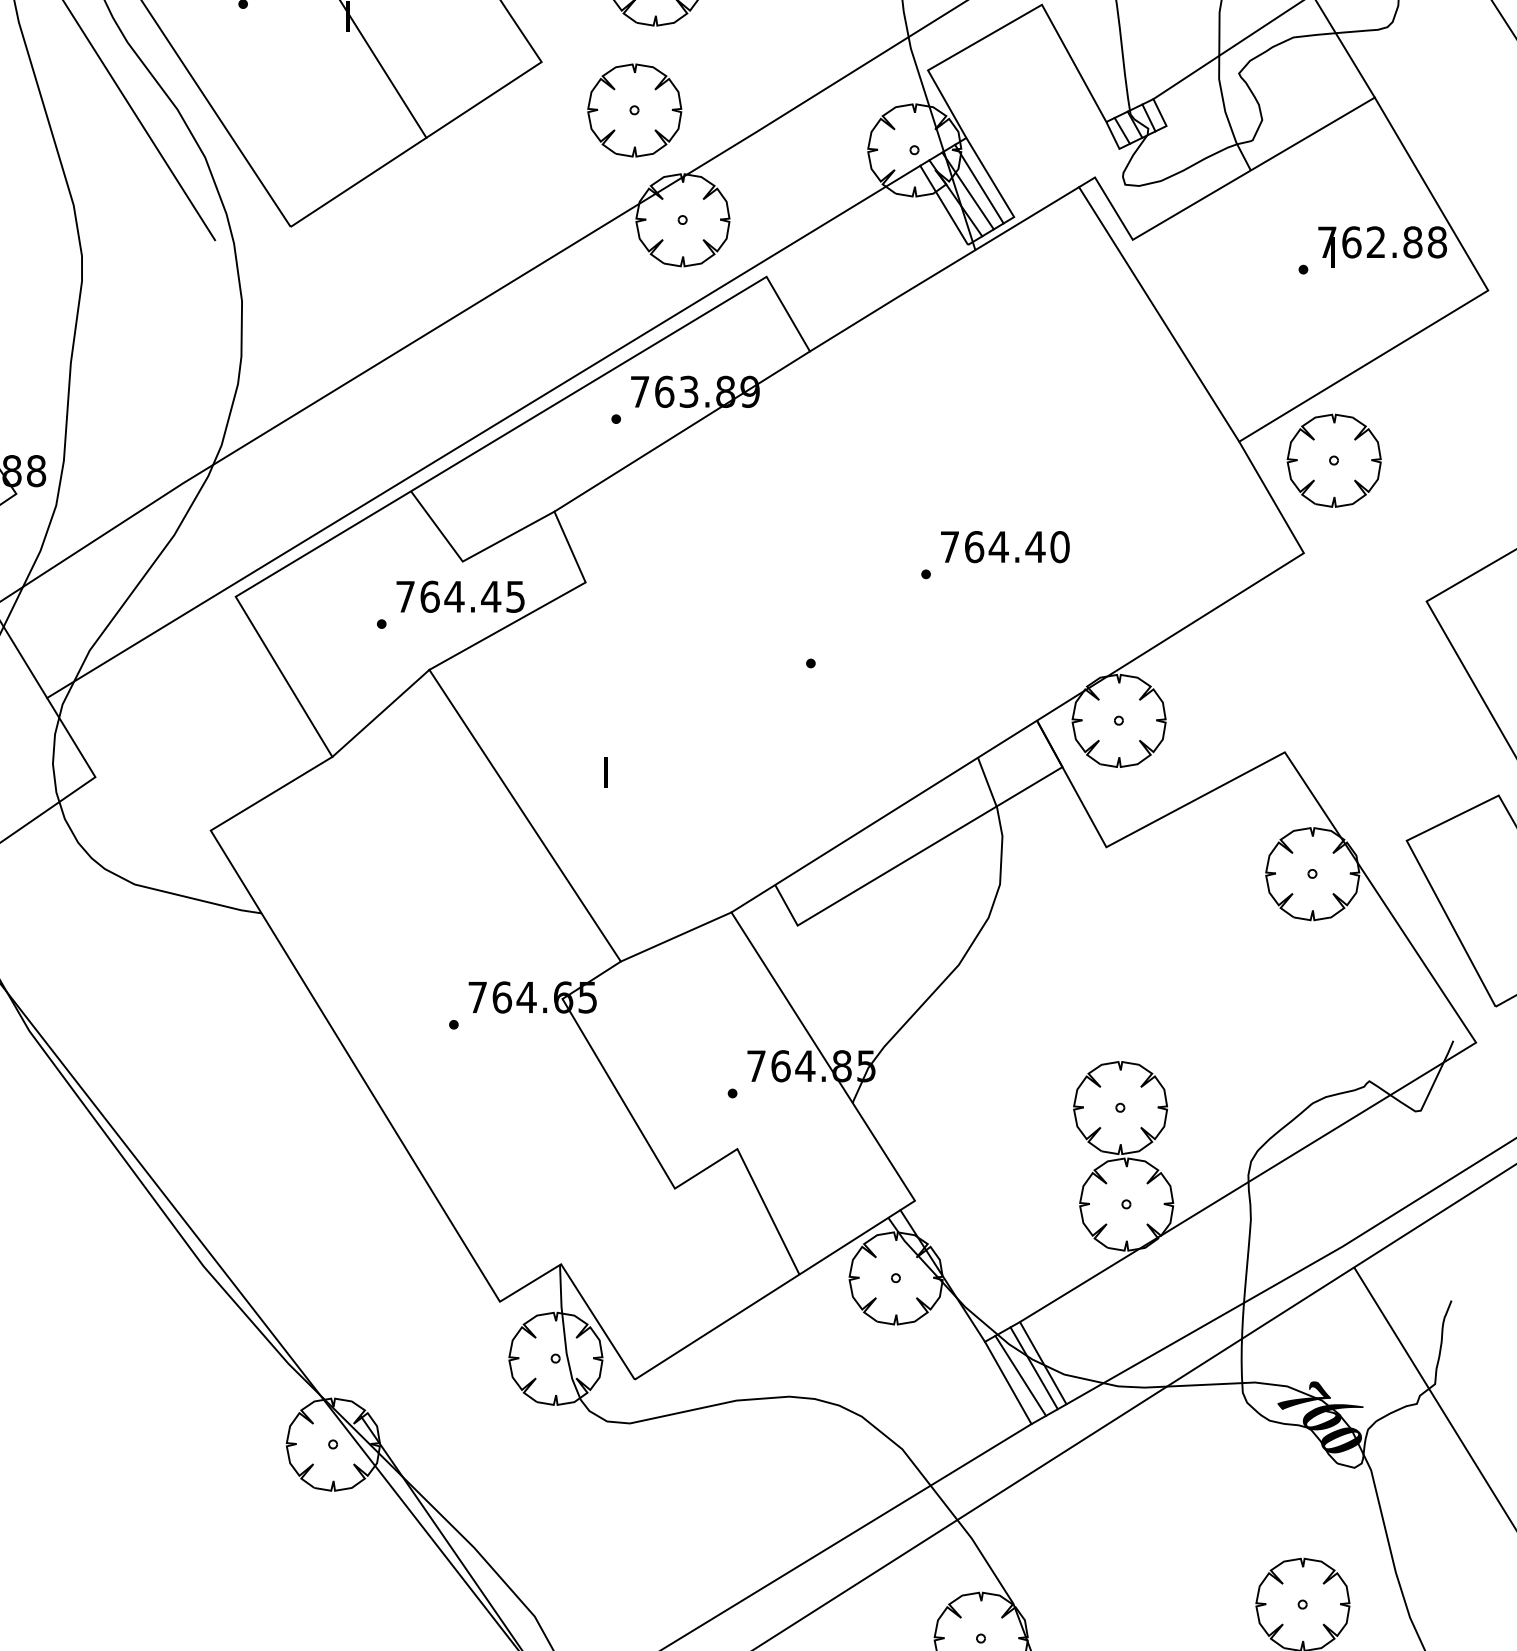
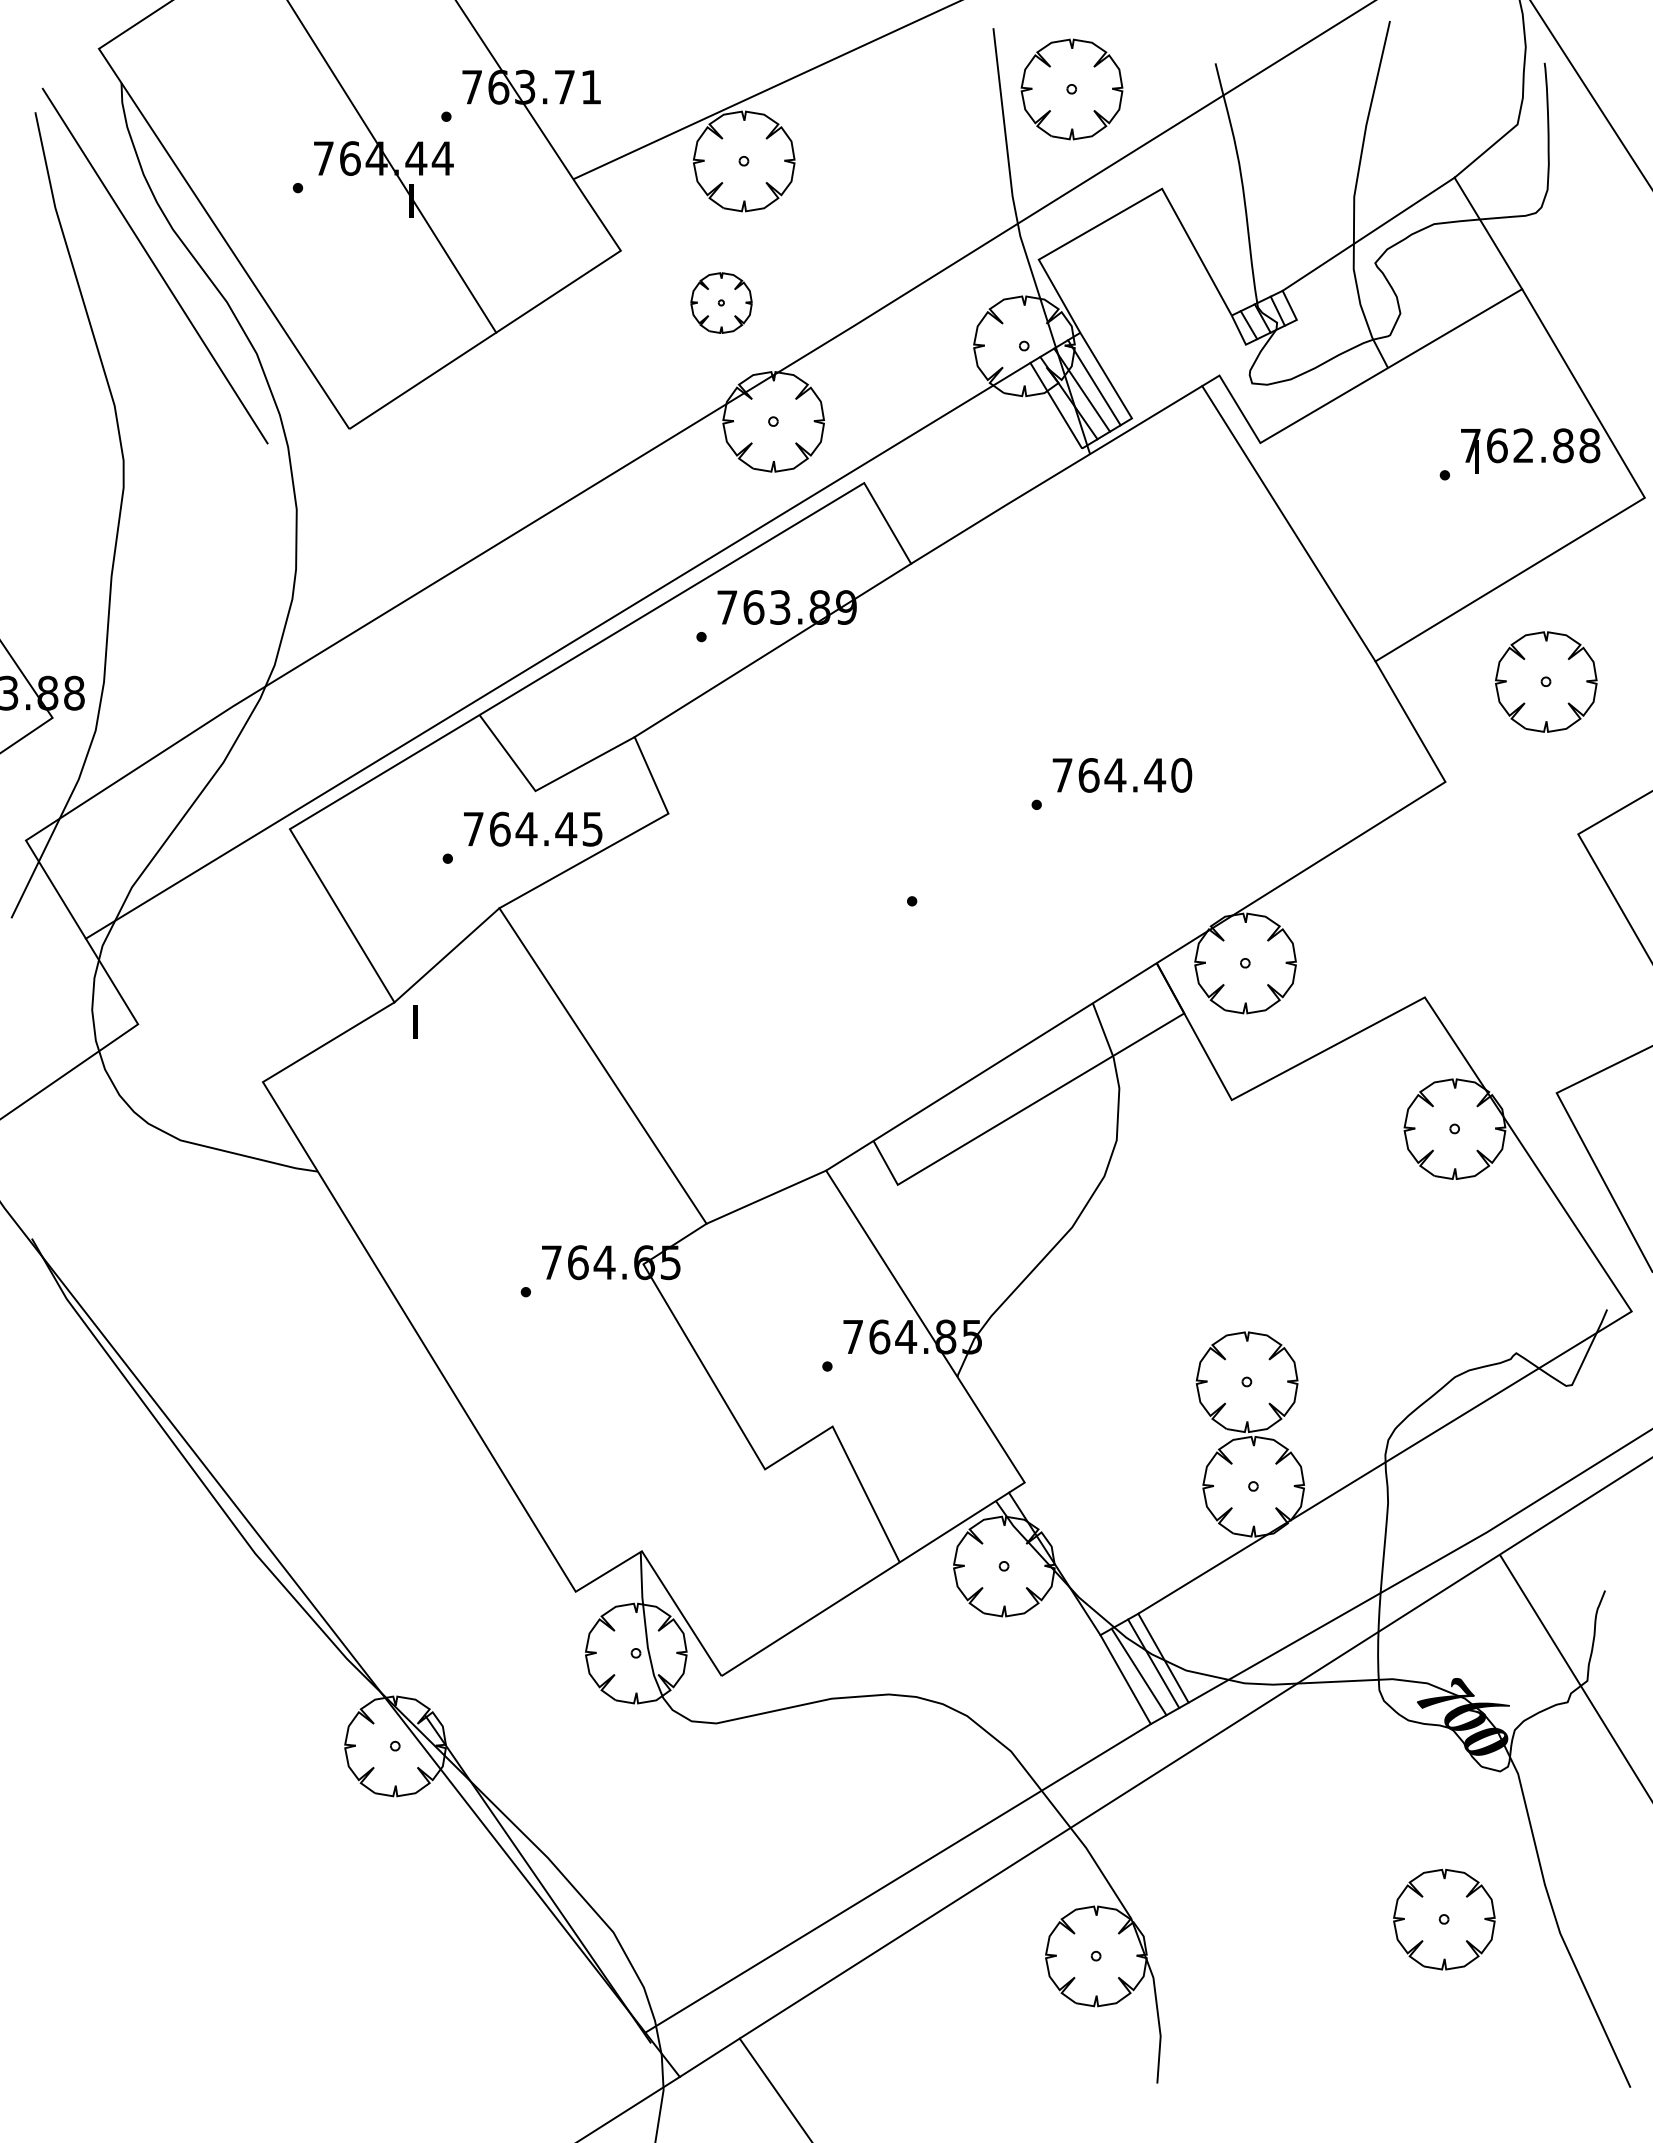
part: (634, 109) -> (721, 302), size x0.6
part: (1334, 460) -> (1546, 681), moved
text: (606, 771) -> (415, 1021), moved

